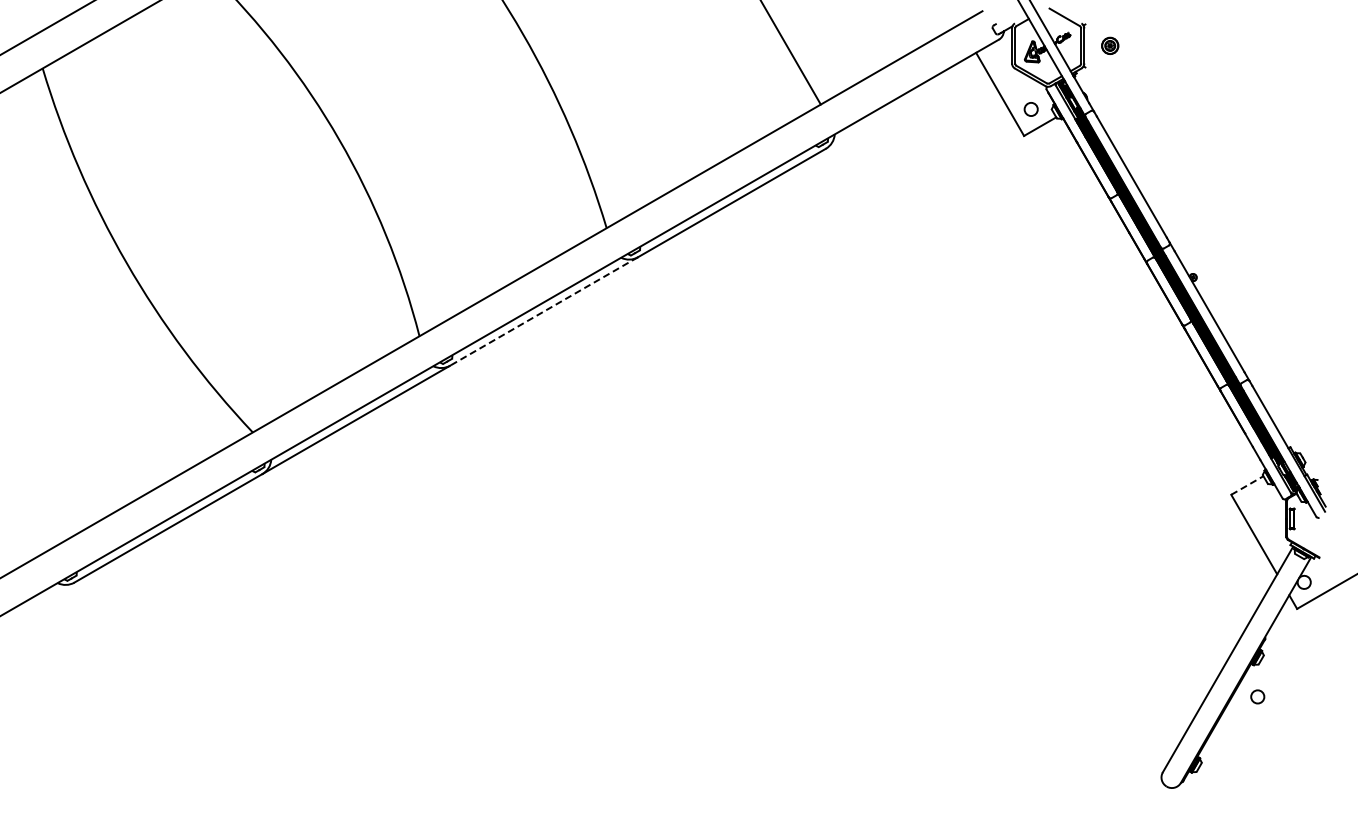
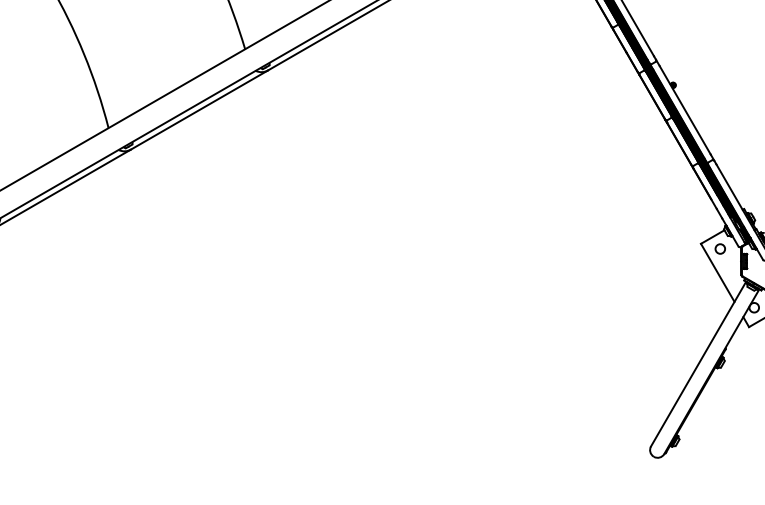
line: (543, 311) -> (199, 110), dashed -> solid
line: (1247, 485) -> (712, 237), dashed -> solid
circle: (1257, 696) -> (720, 248), moved

